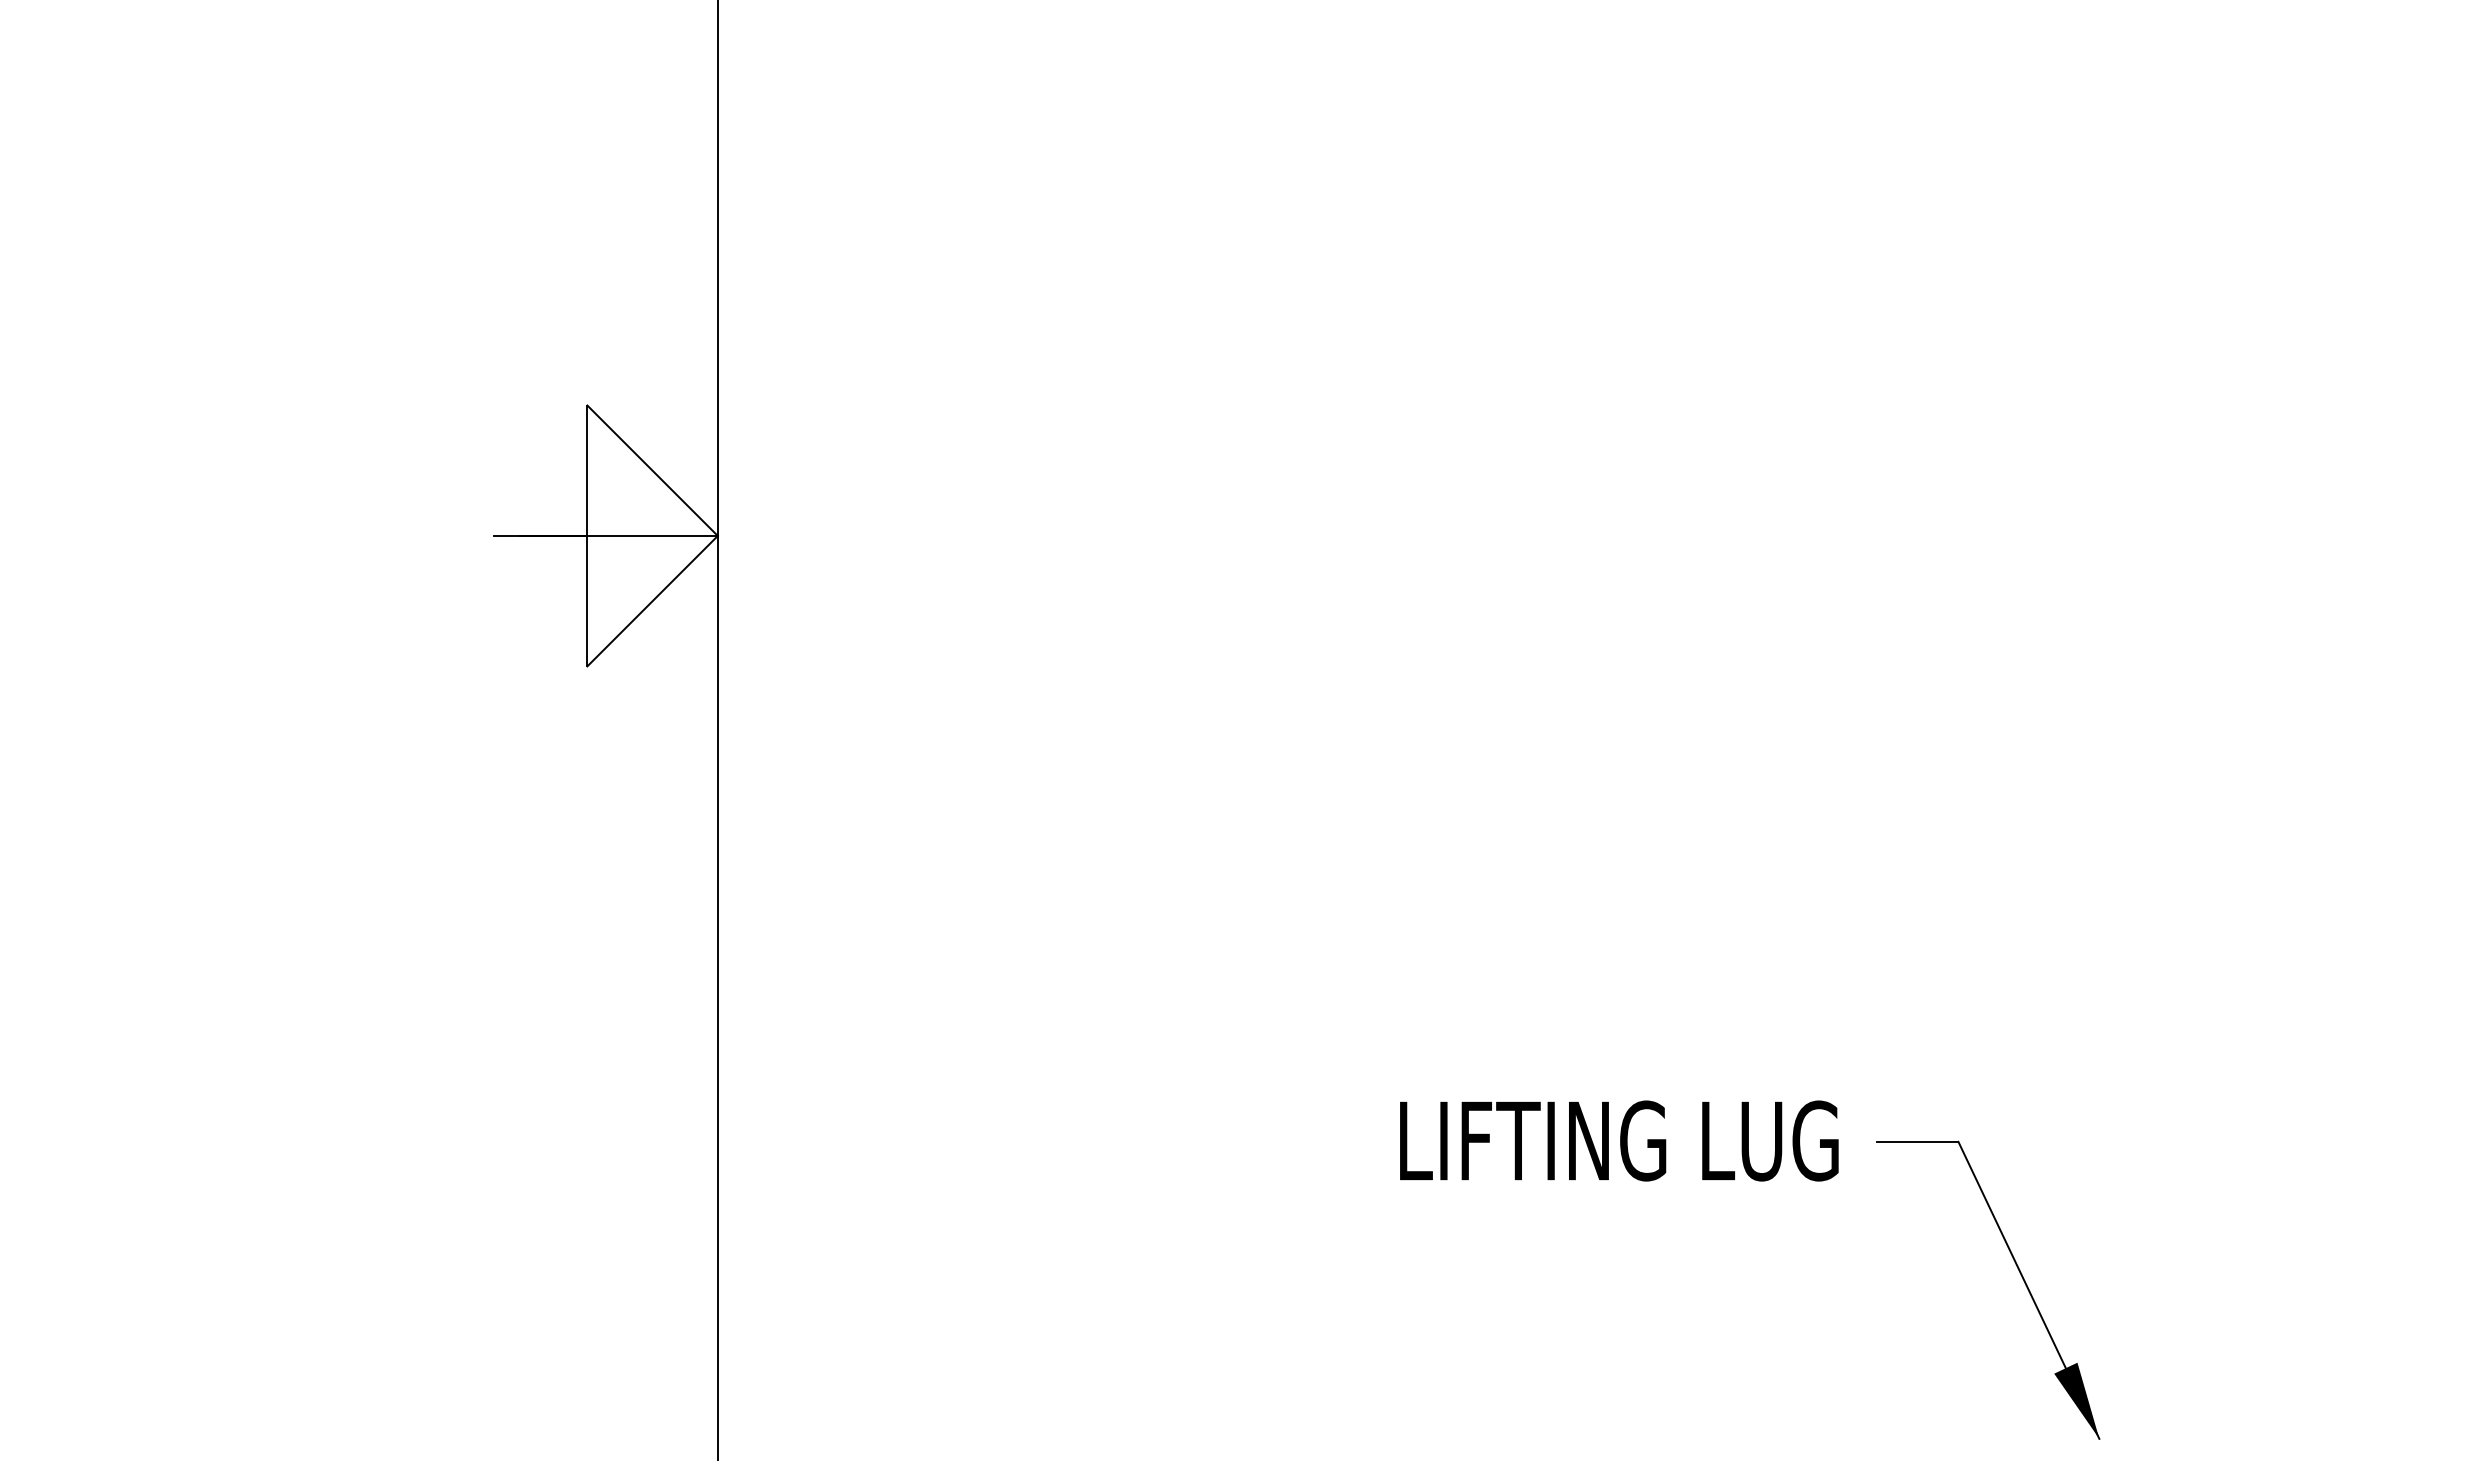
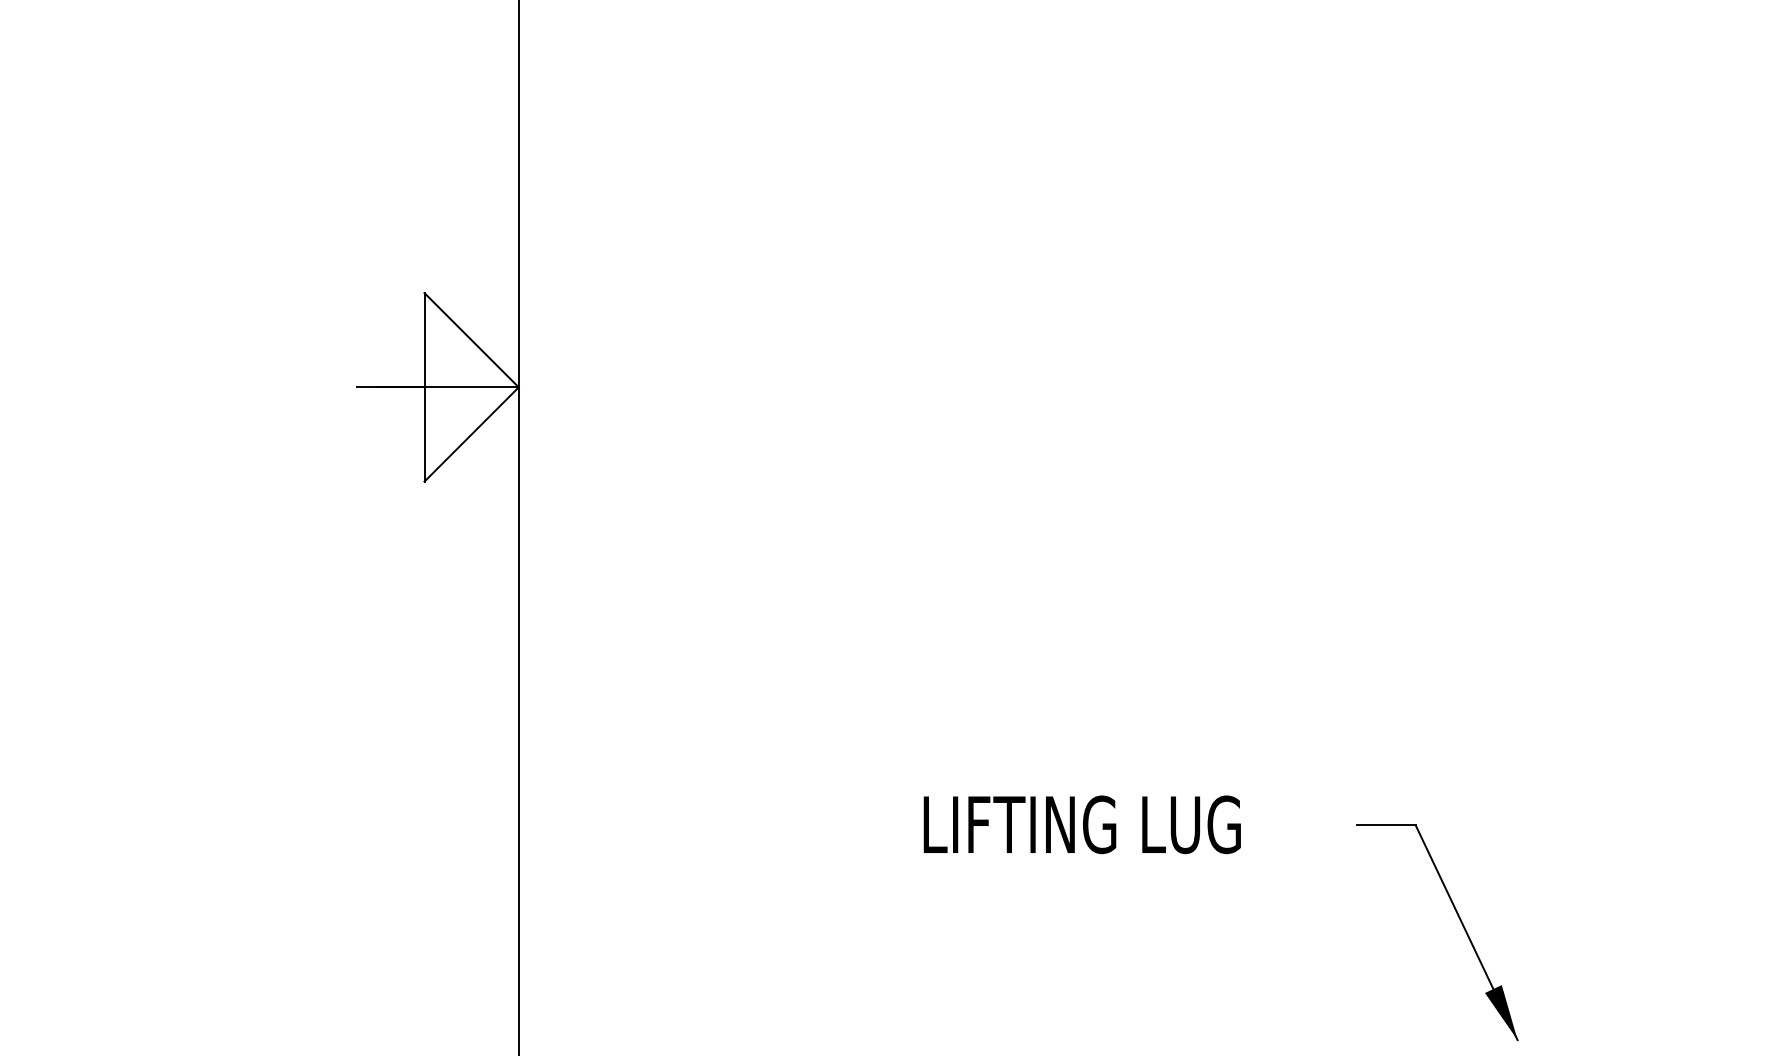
text: (1619, 1140) -> (1082, 824), moved

